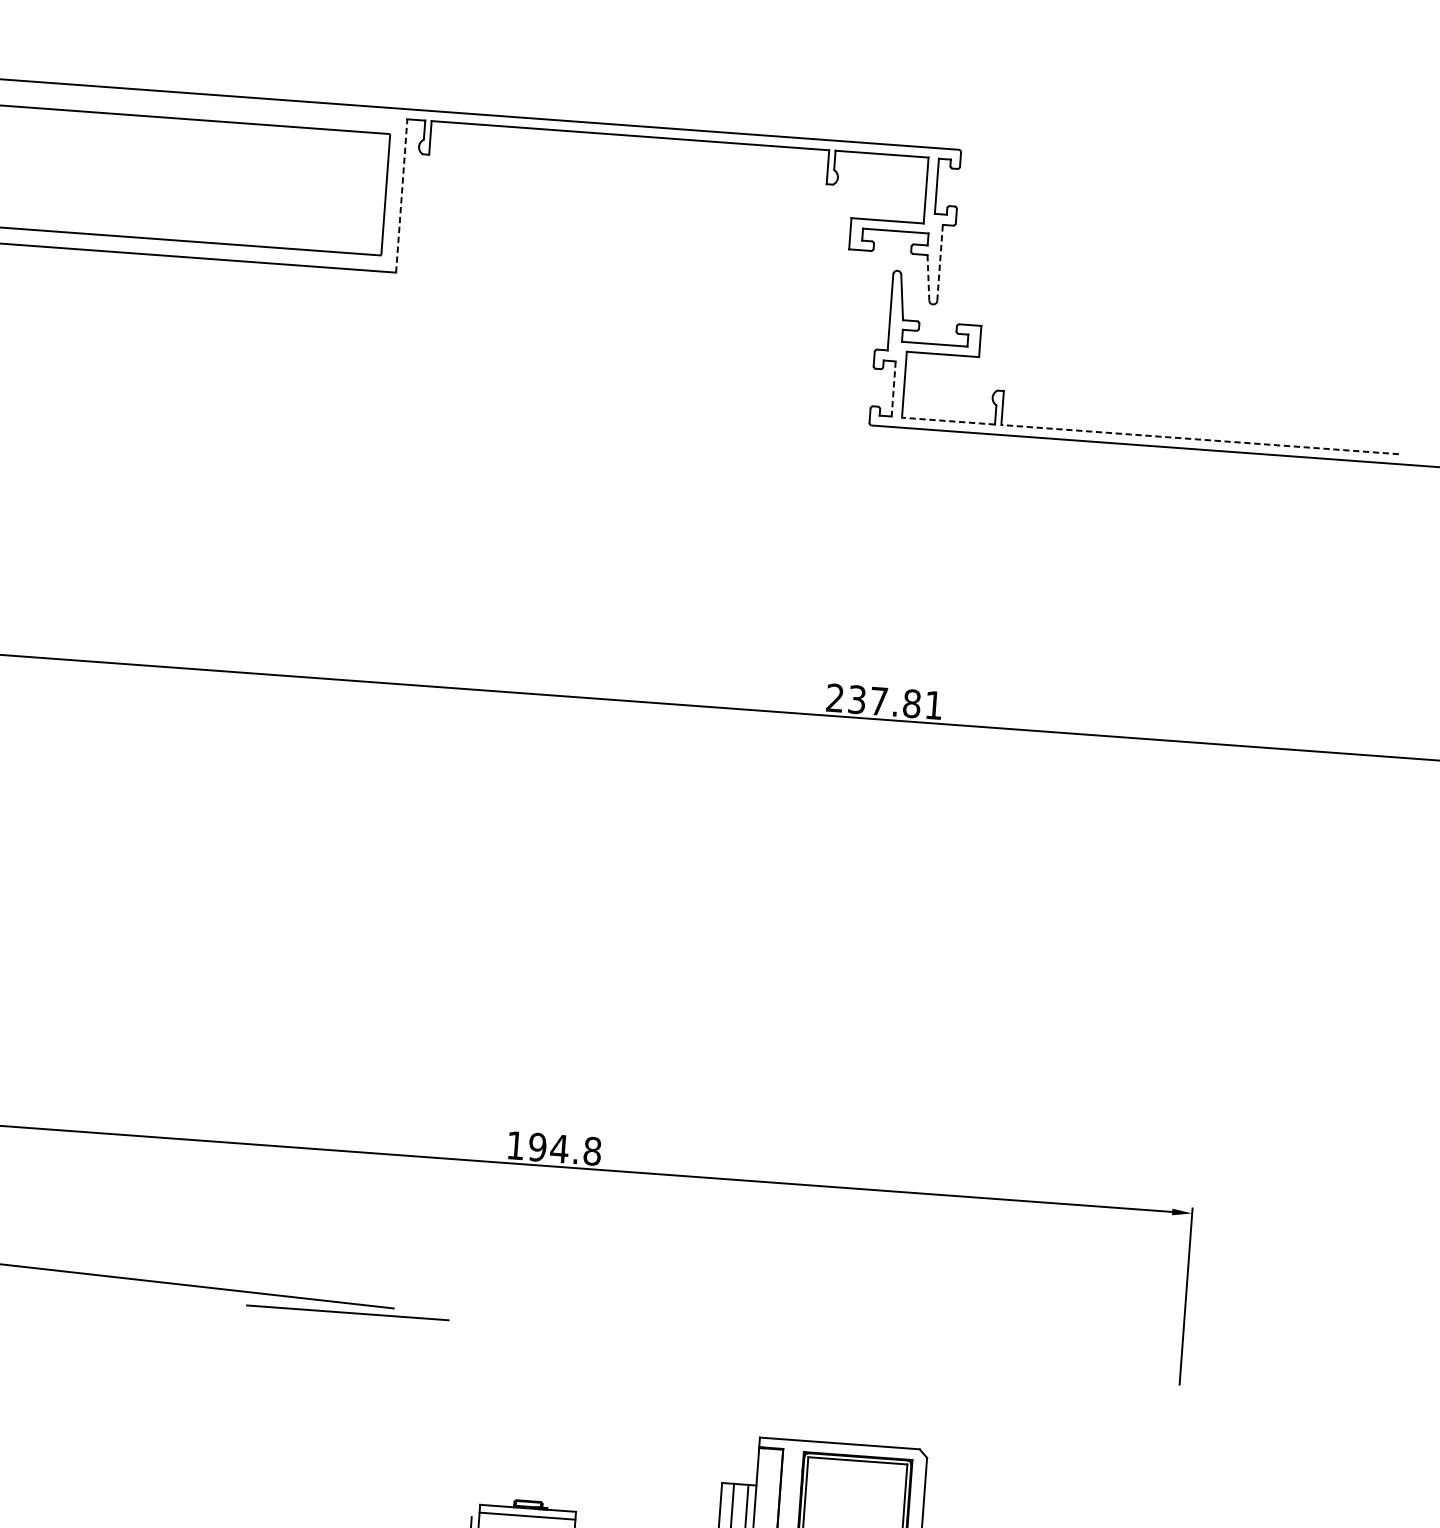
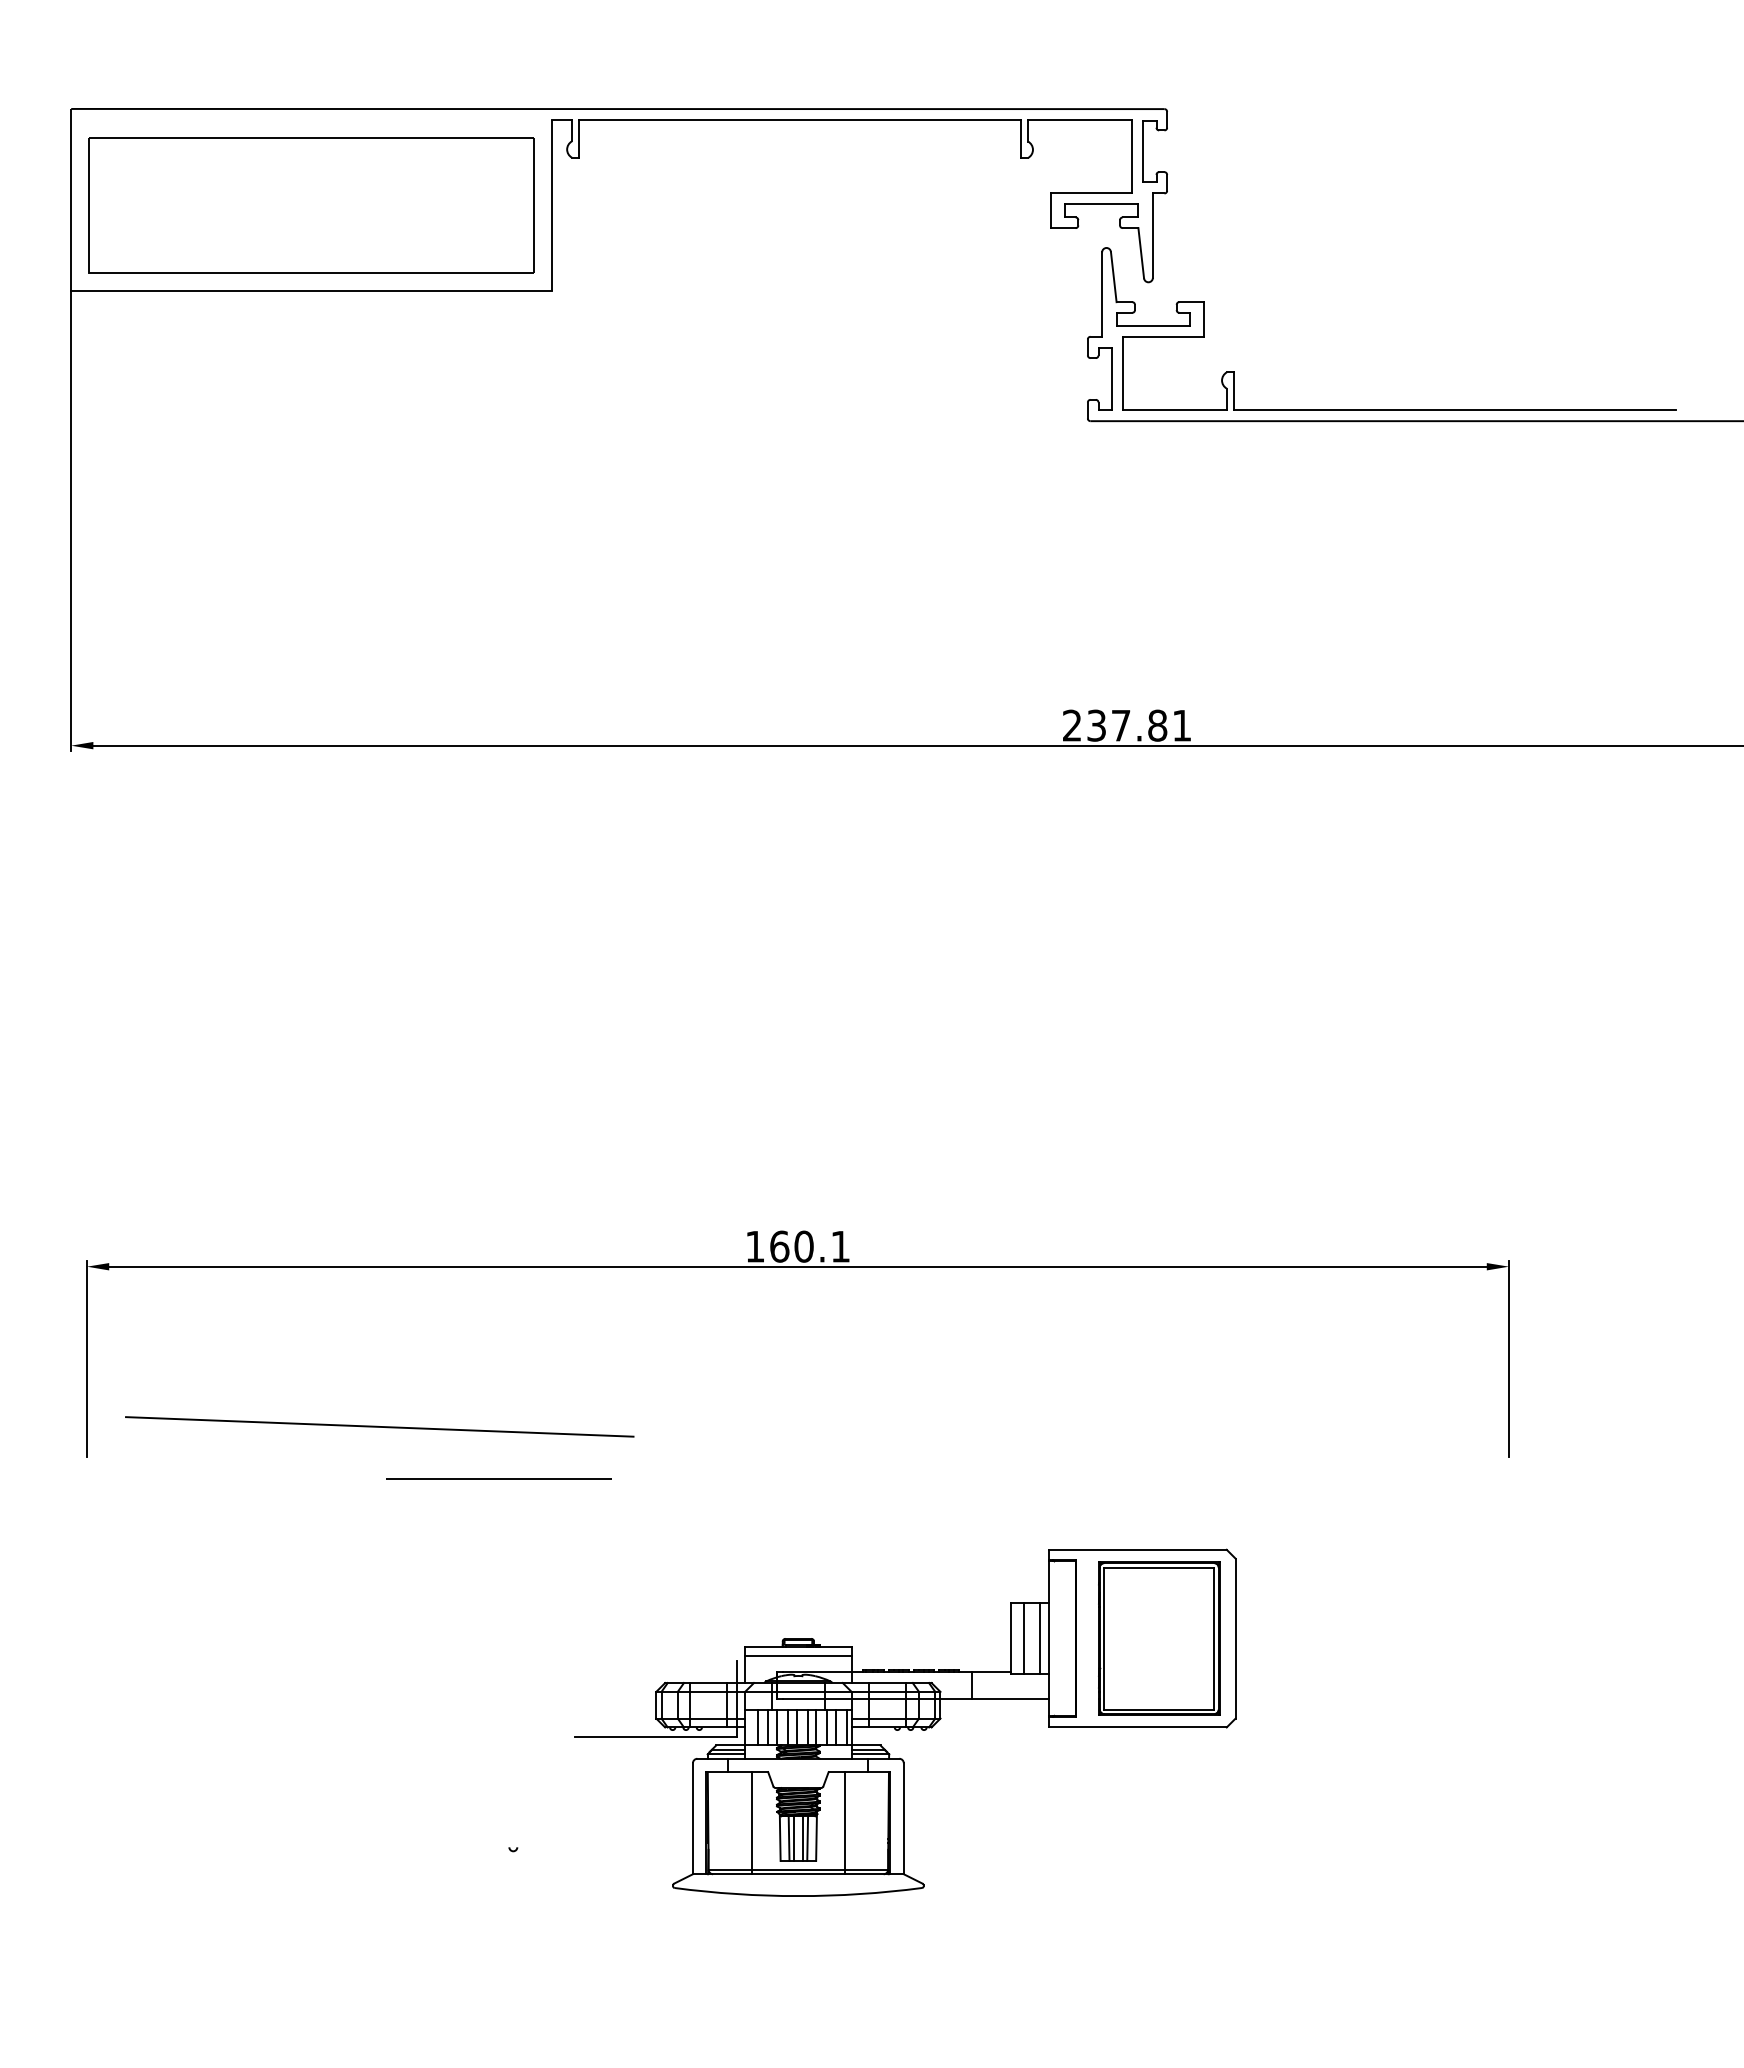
line: (402, 195) -> (552, 204), dashed -> solid
line: (939, 262) -> (1152, 235), dashed -> solid
line: (928, 278) -> (1141, 253), dashed -> solid
line: (893, 388) -> (1111, 378), dashed -> solid
line: (948, 421) -> (1175, 410), dashed -> solid
line: (1199, 439) -> (1454, 410), dashed -> solid
text: (565, 1149) -> (810, 1246), 194.8 -> 160.1
line: (347, 1312) -> (498, 1478), moved

